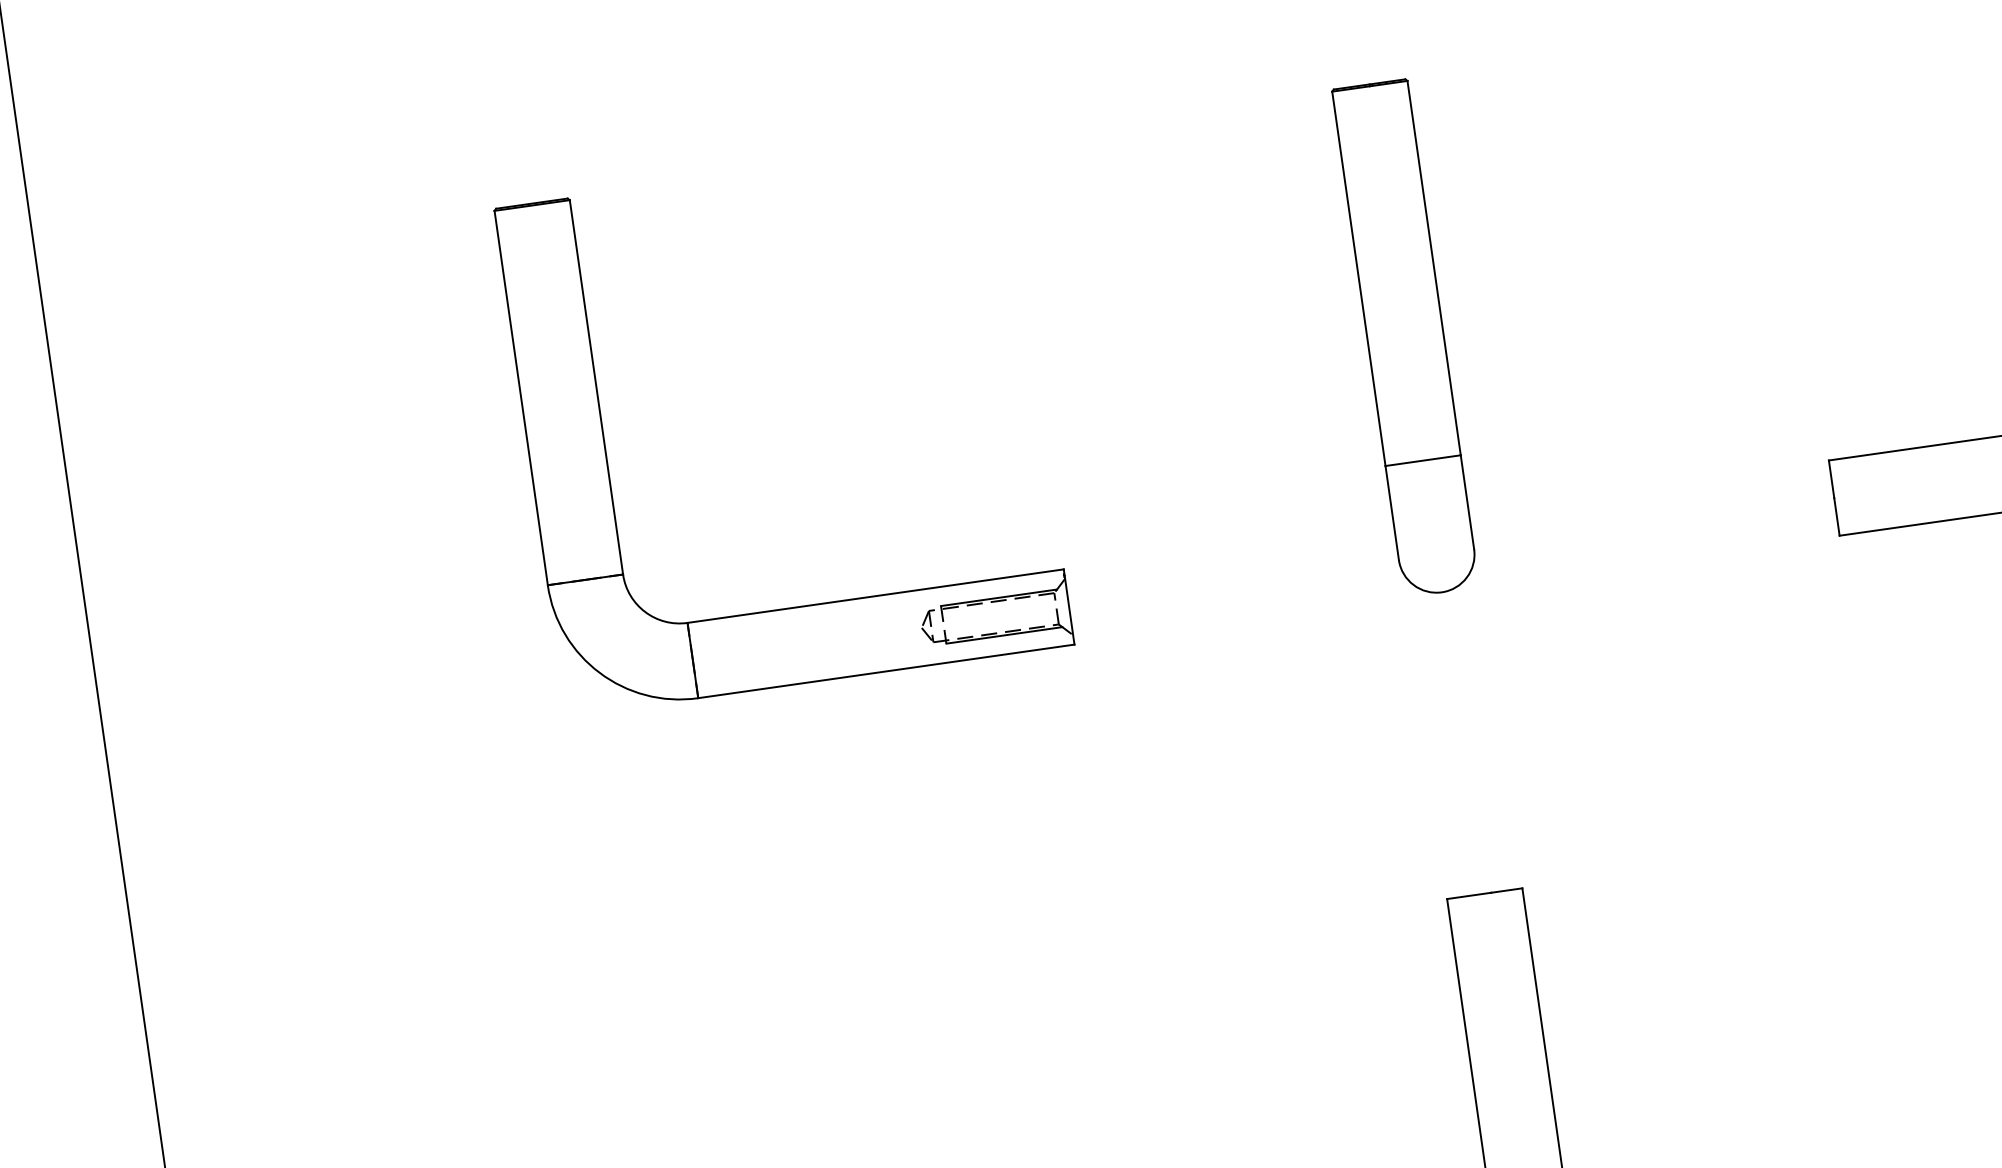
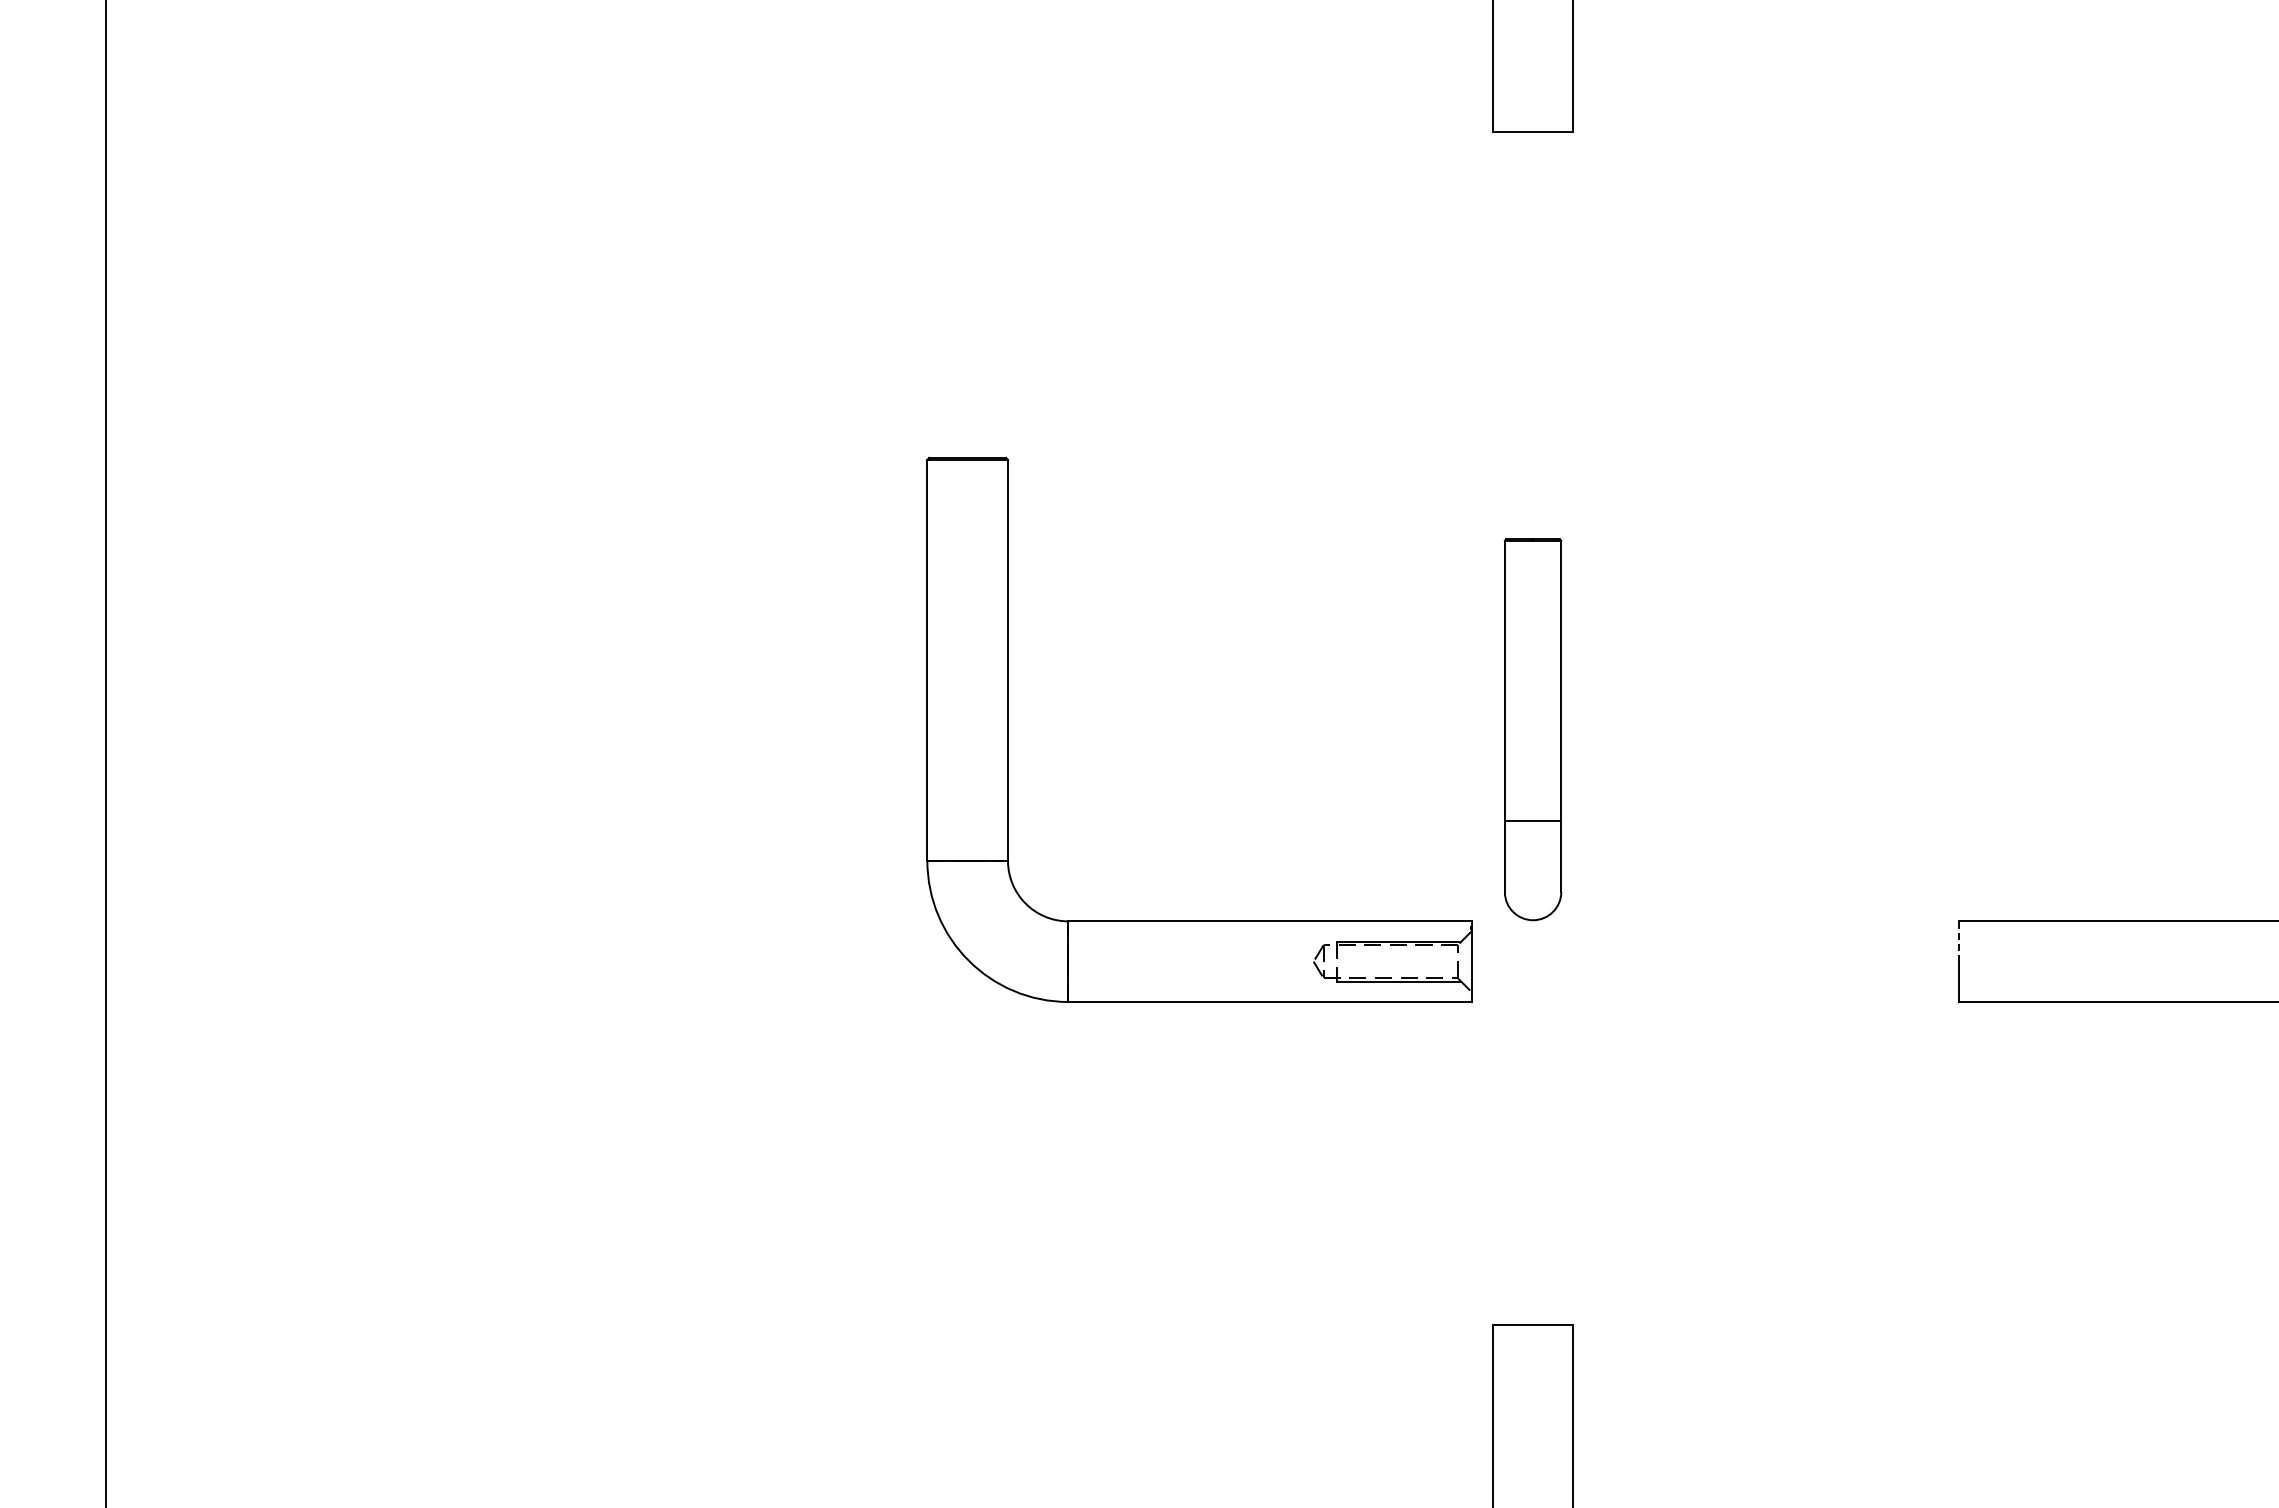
part: (1405, 338) -> (1532, 729), size x0.7
part: (606, 451) -> (1008, 729), moved
line: (1831, 479) -> (1959, 941), solid -> dashed

